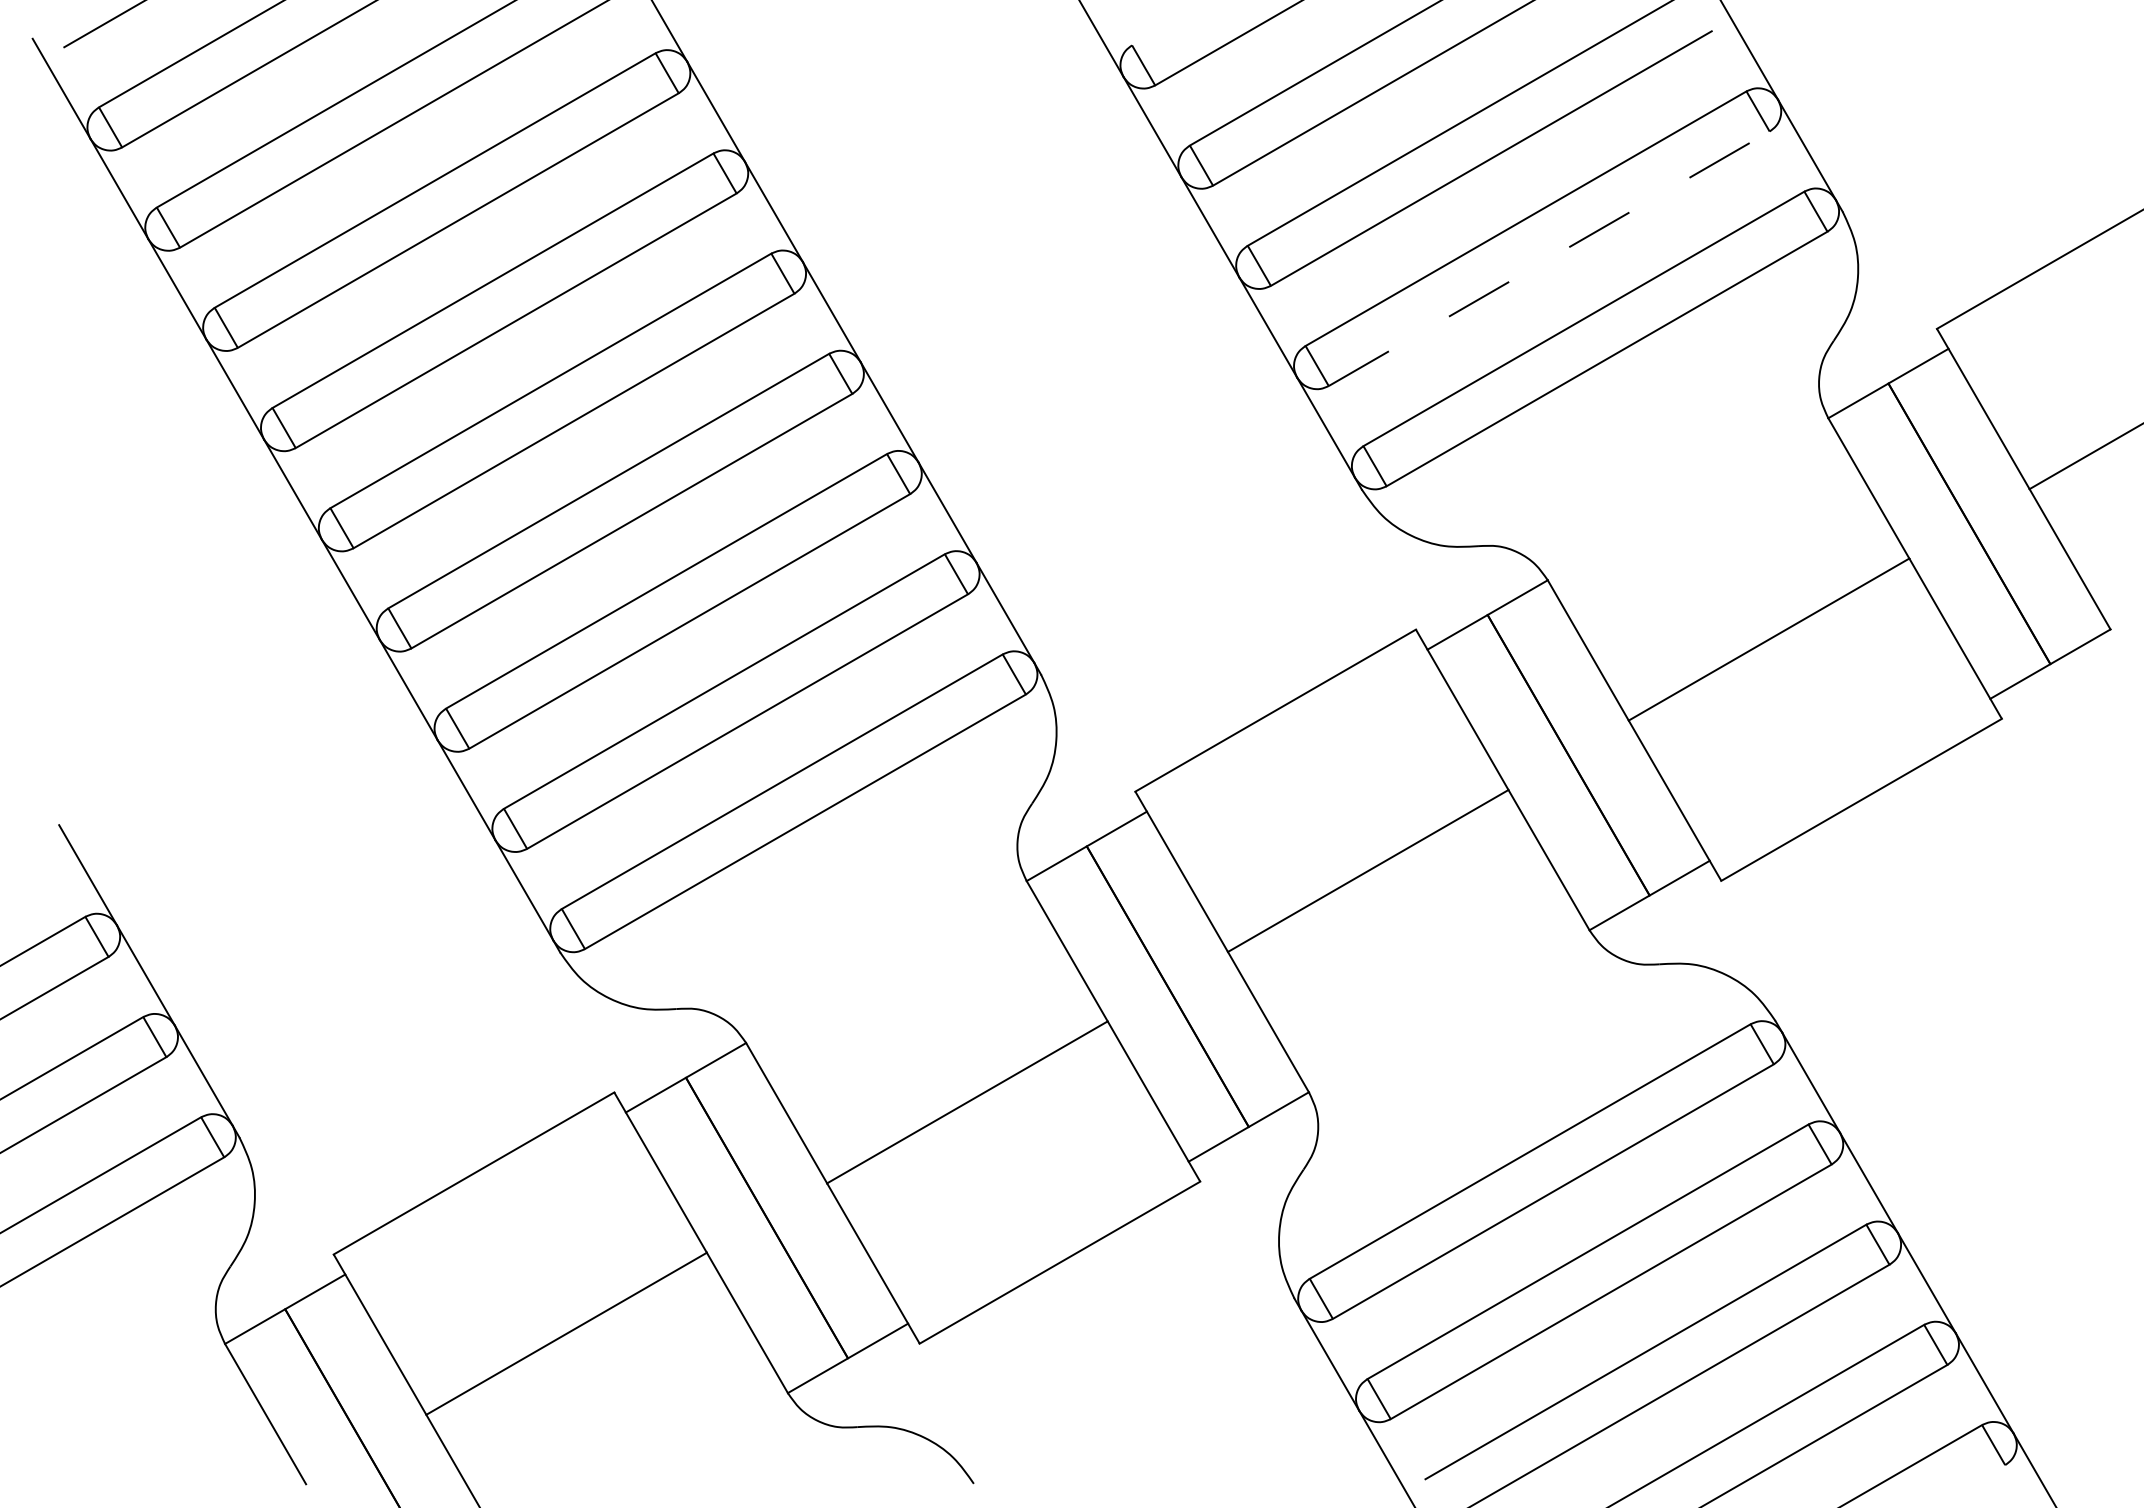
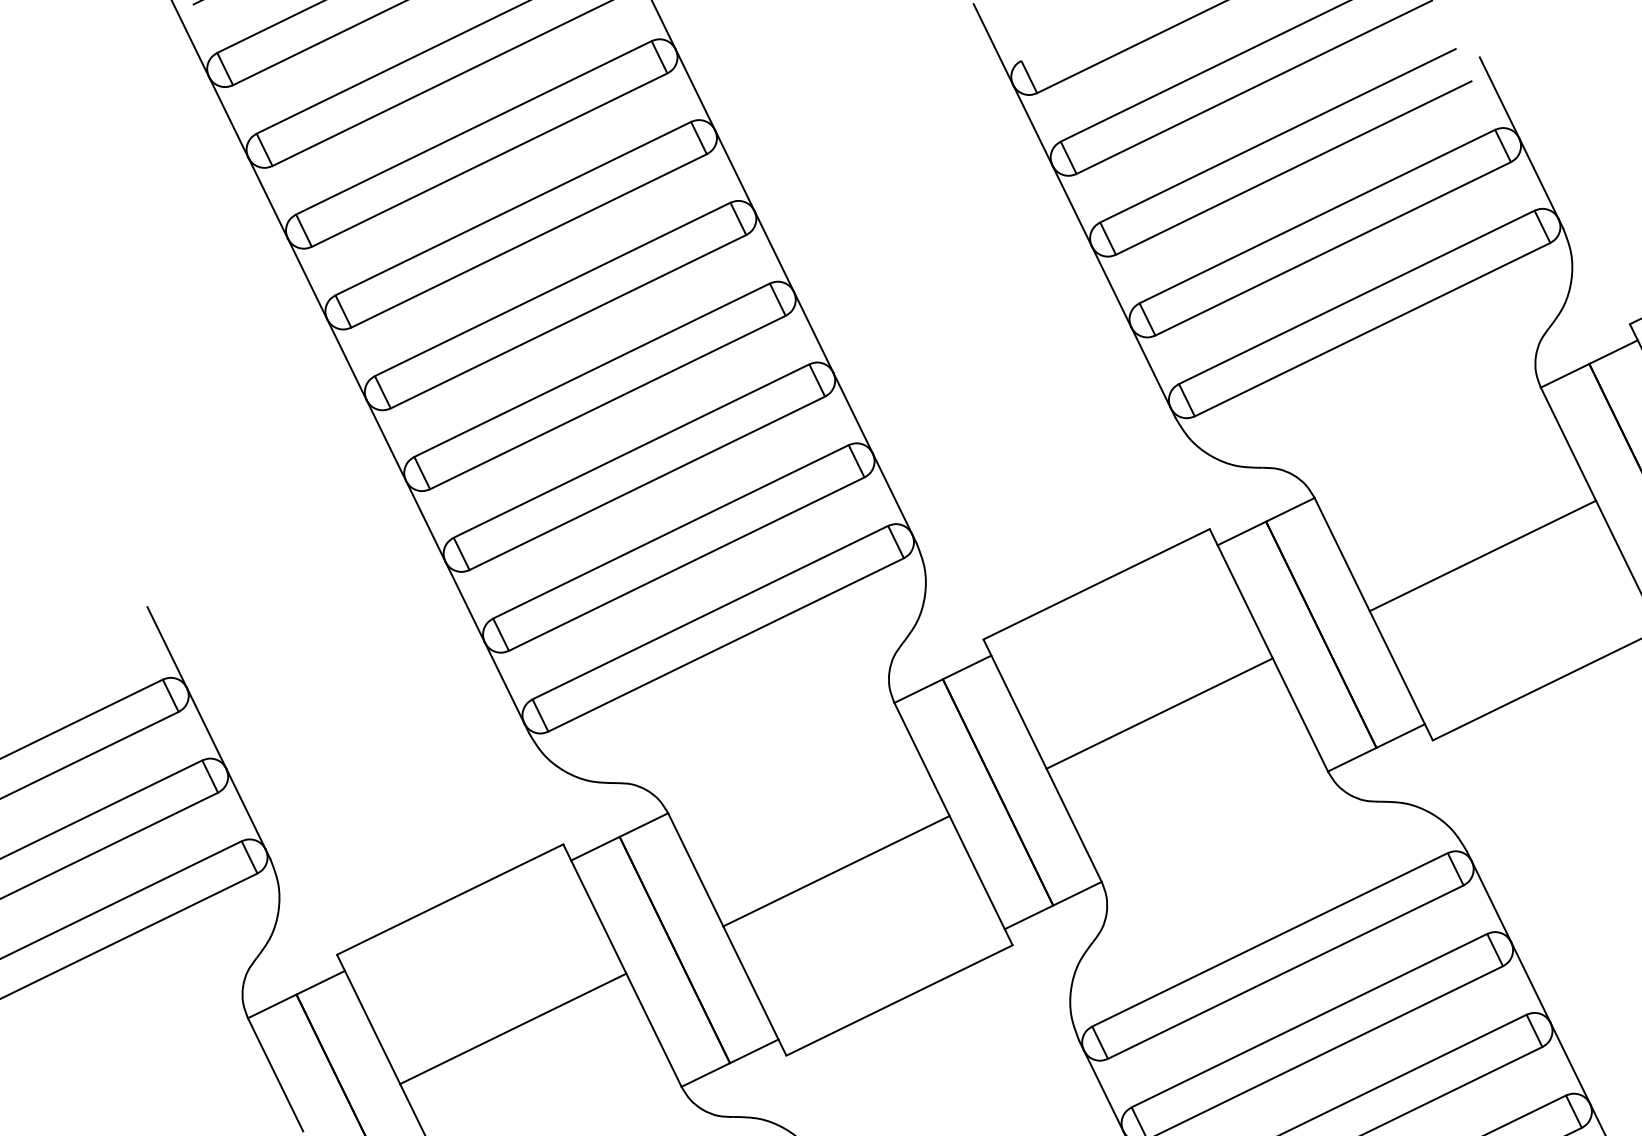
line: (1549, 258) -> (1333, 248), dashed -> solid

